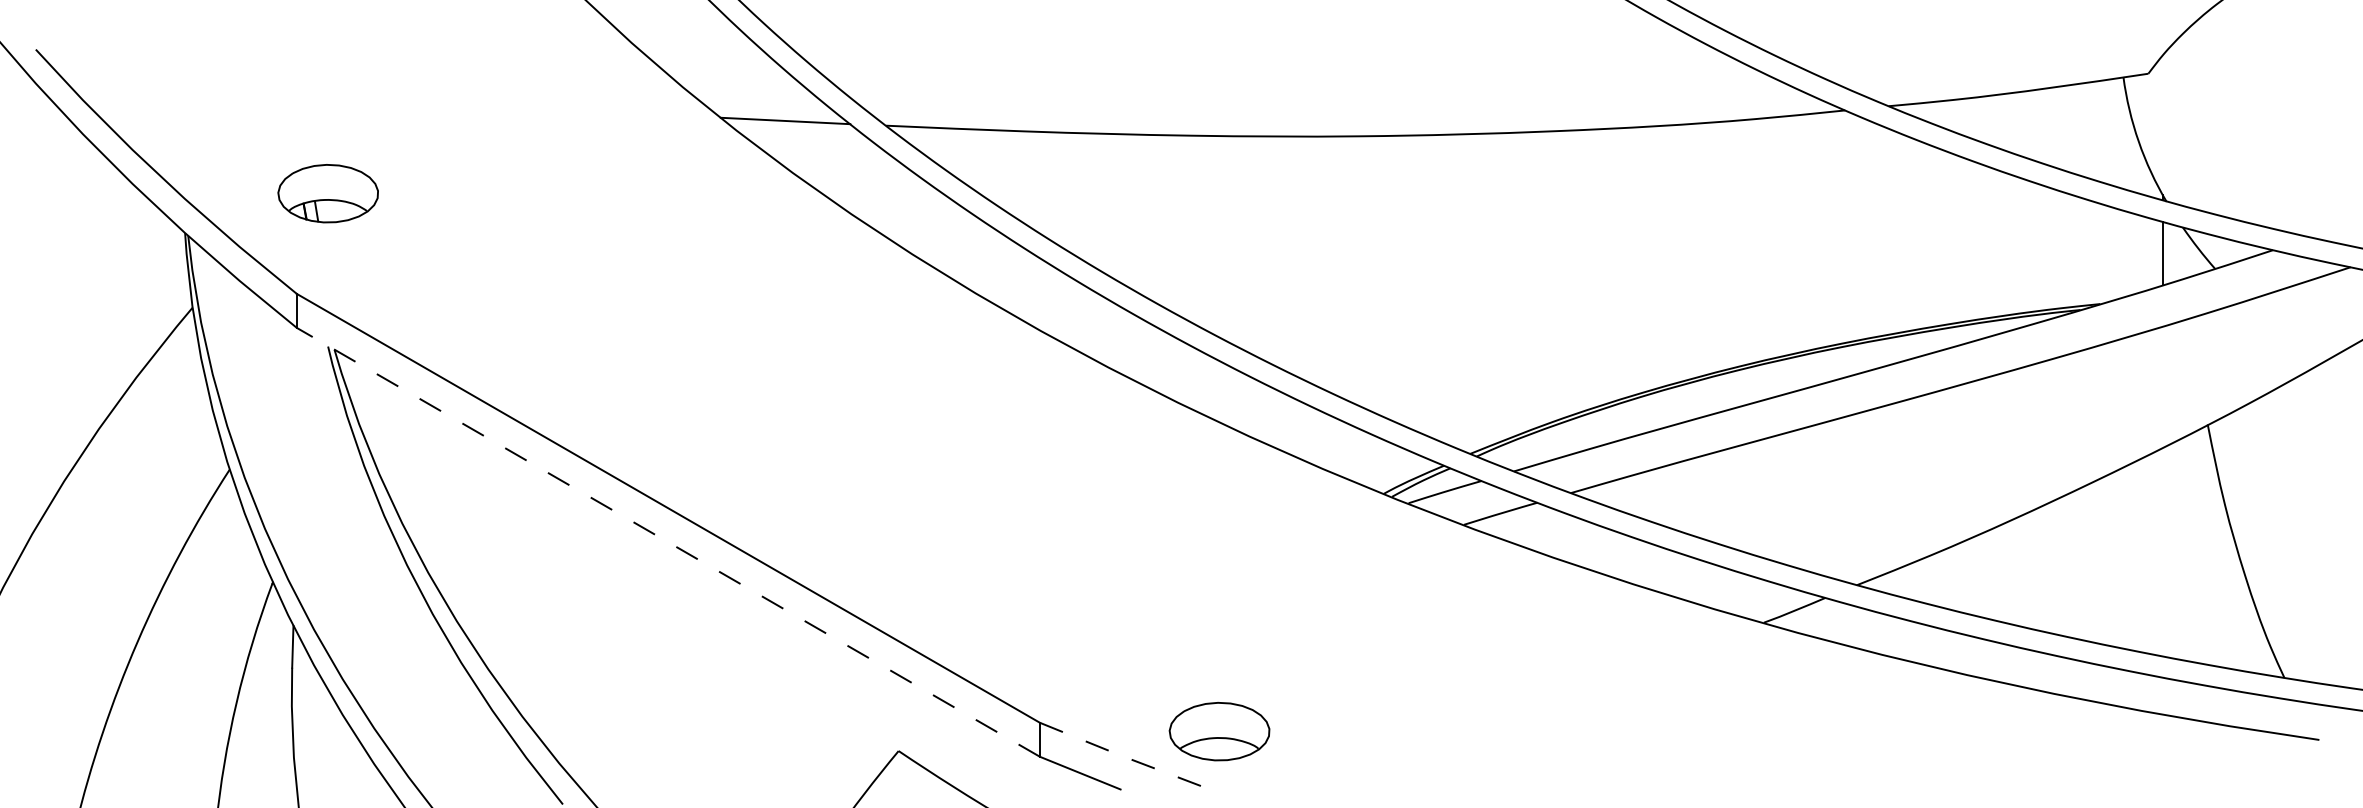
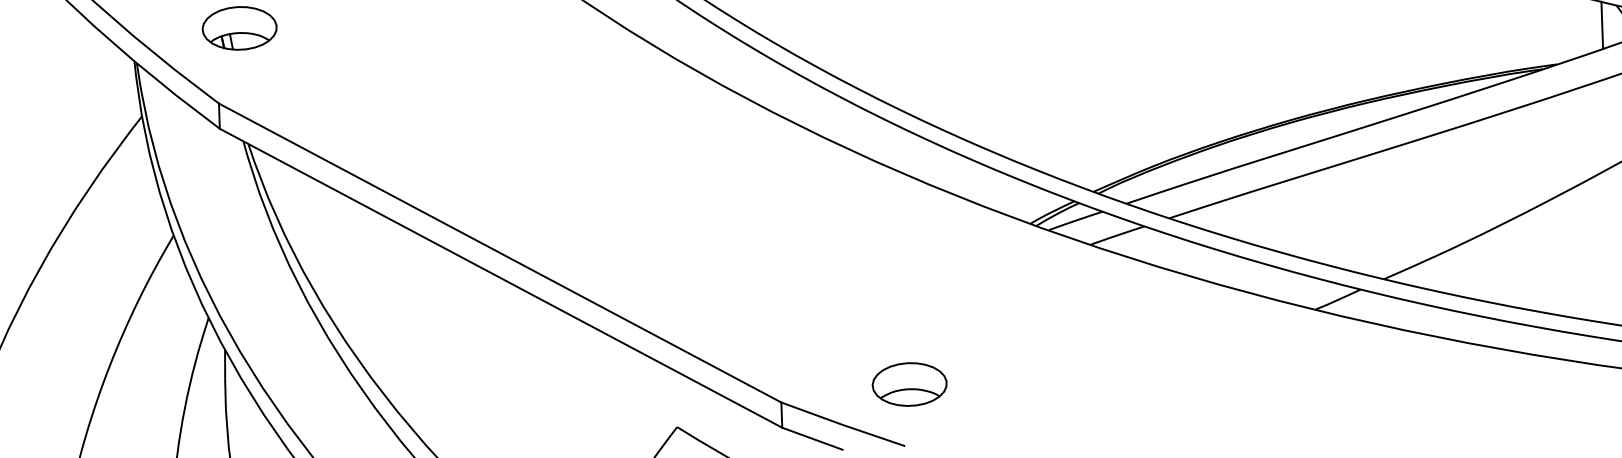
line: (668, 542) -> (501, 278), dashed -> solid
part: (1219, 731) -> (909, 384), moved
line: (1121, 755) -> (842, 424), dashed -> solid

